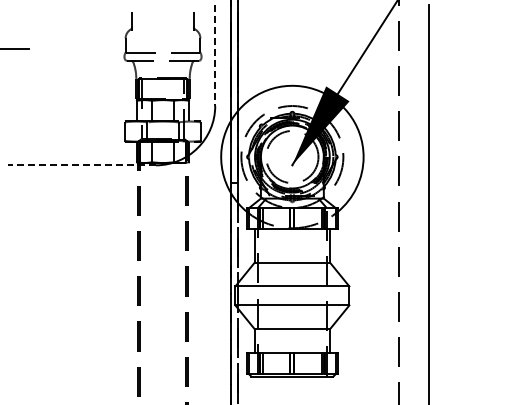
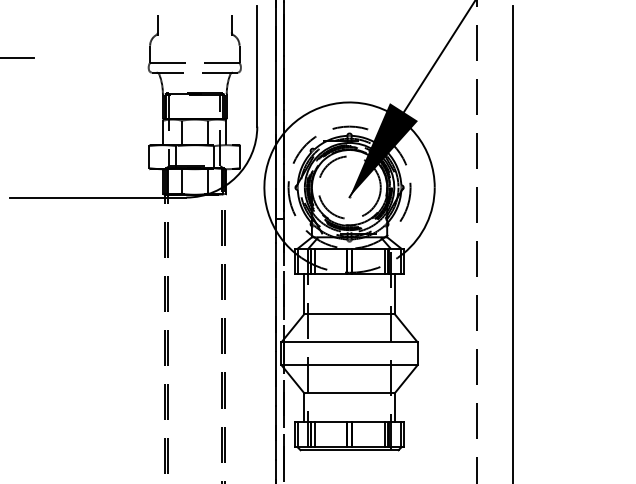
line: (215, 56) -> (257, 67), dashed -> solid
line: (82, 165) -> (98, 197), dashed -> solid

